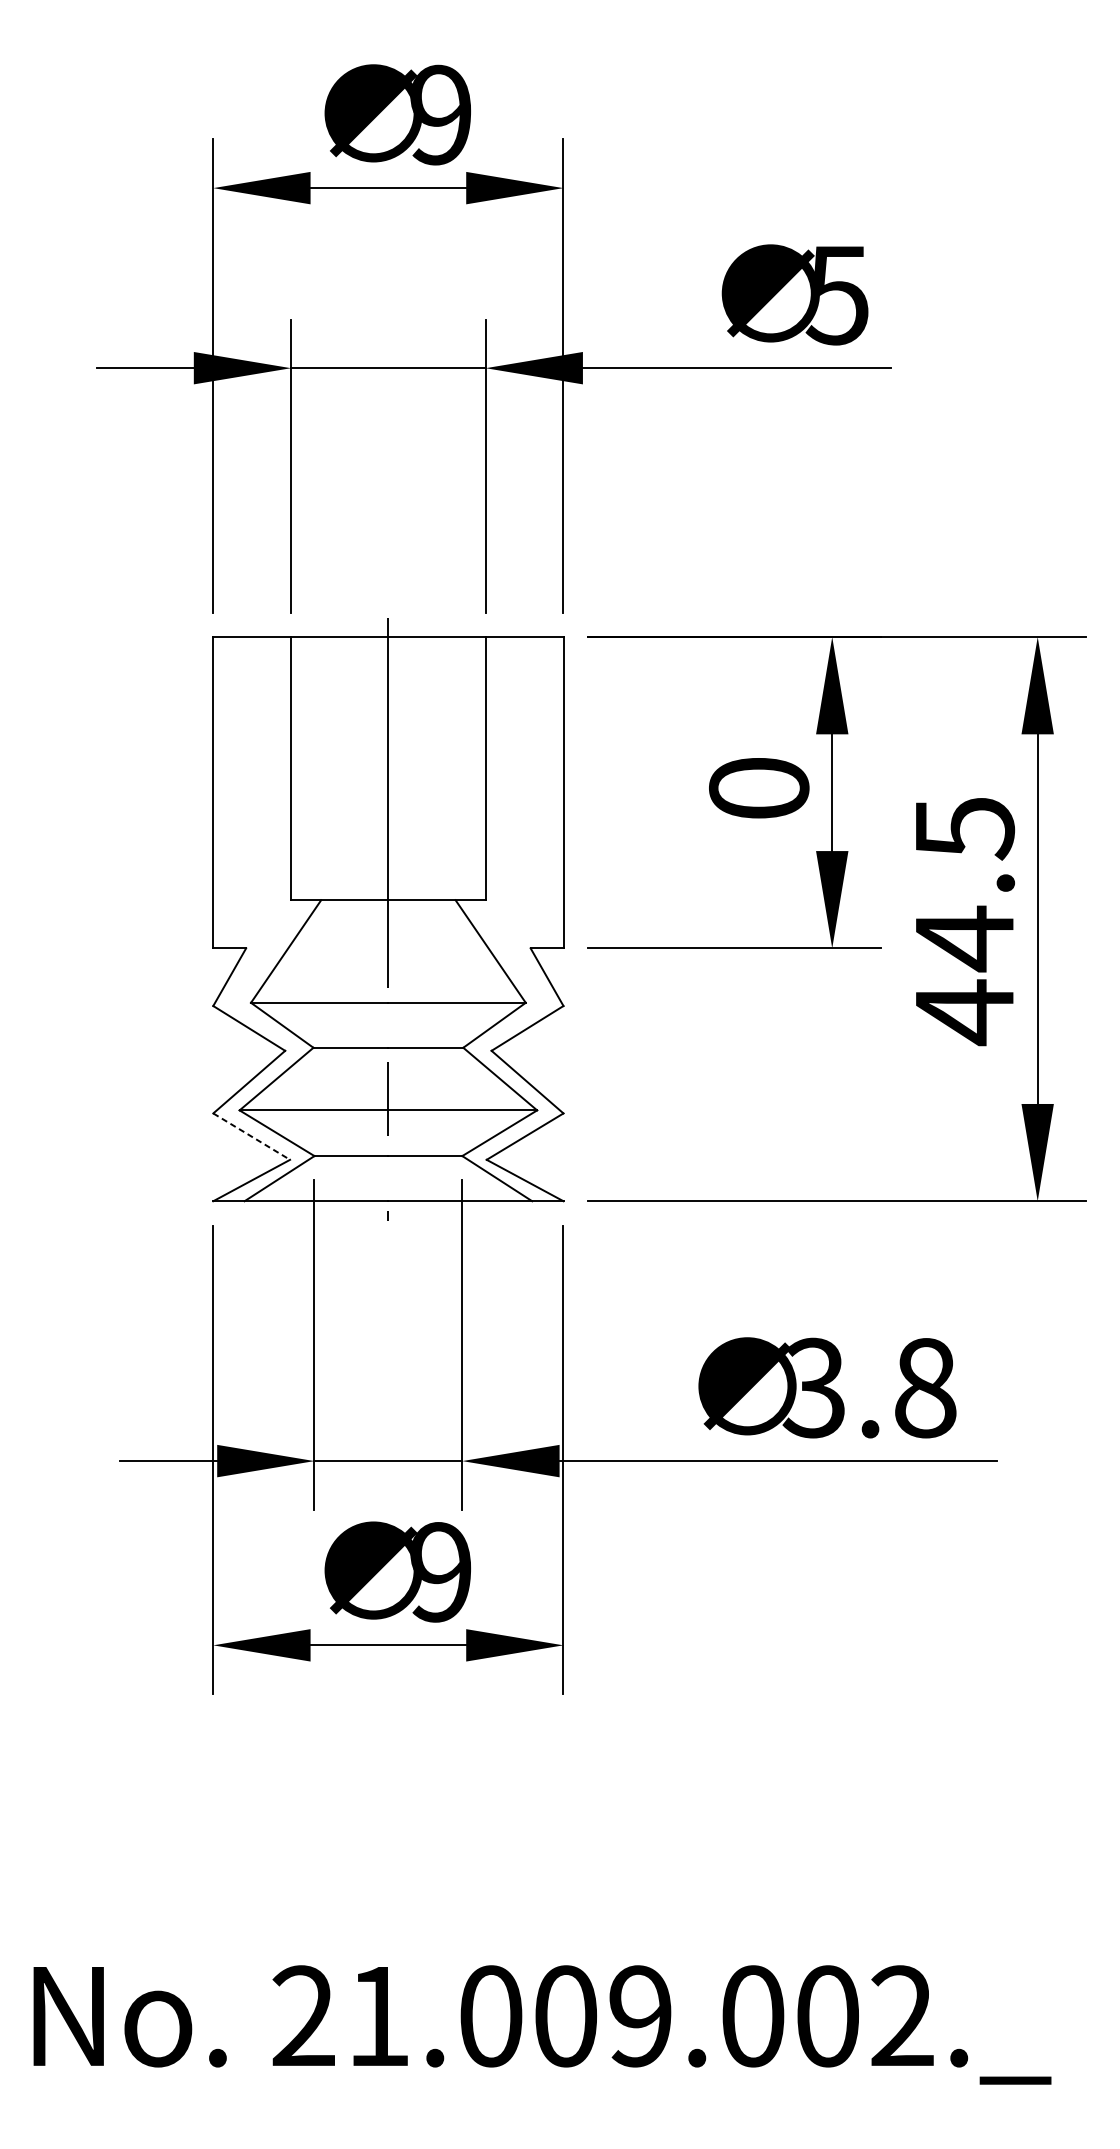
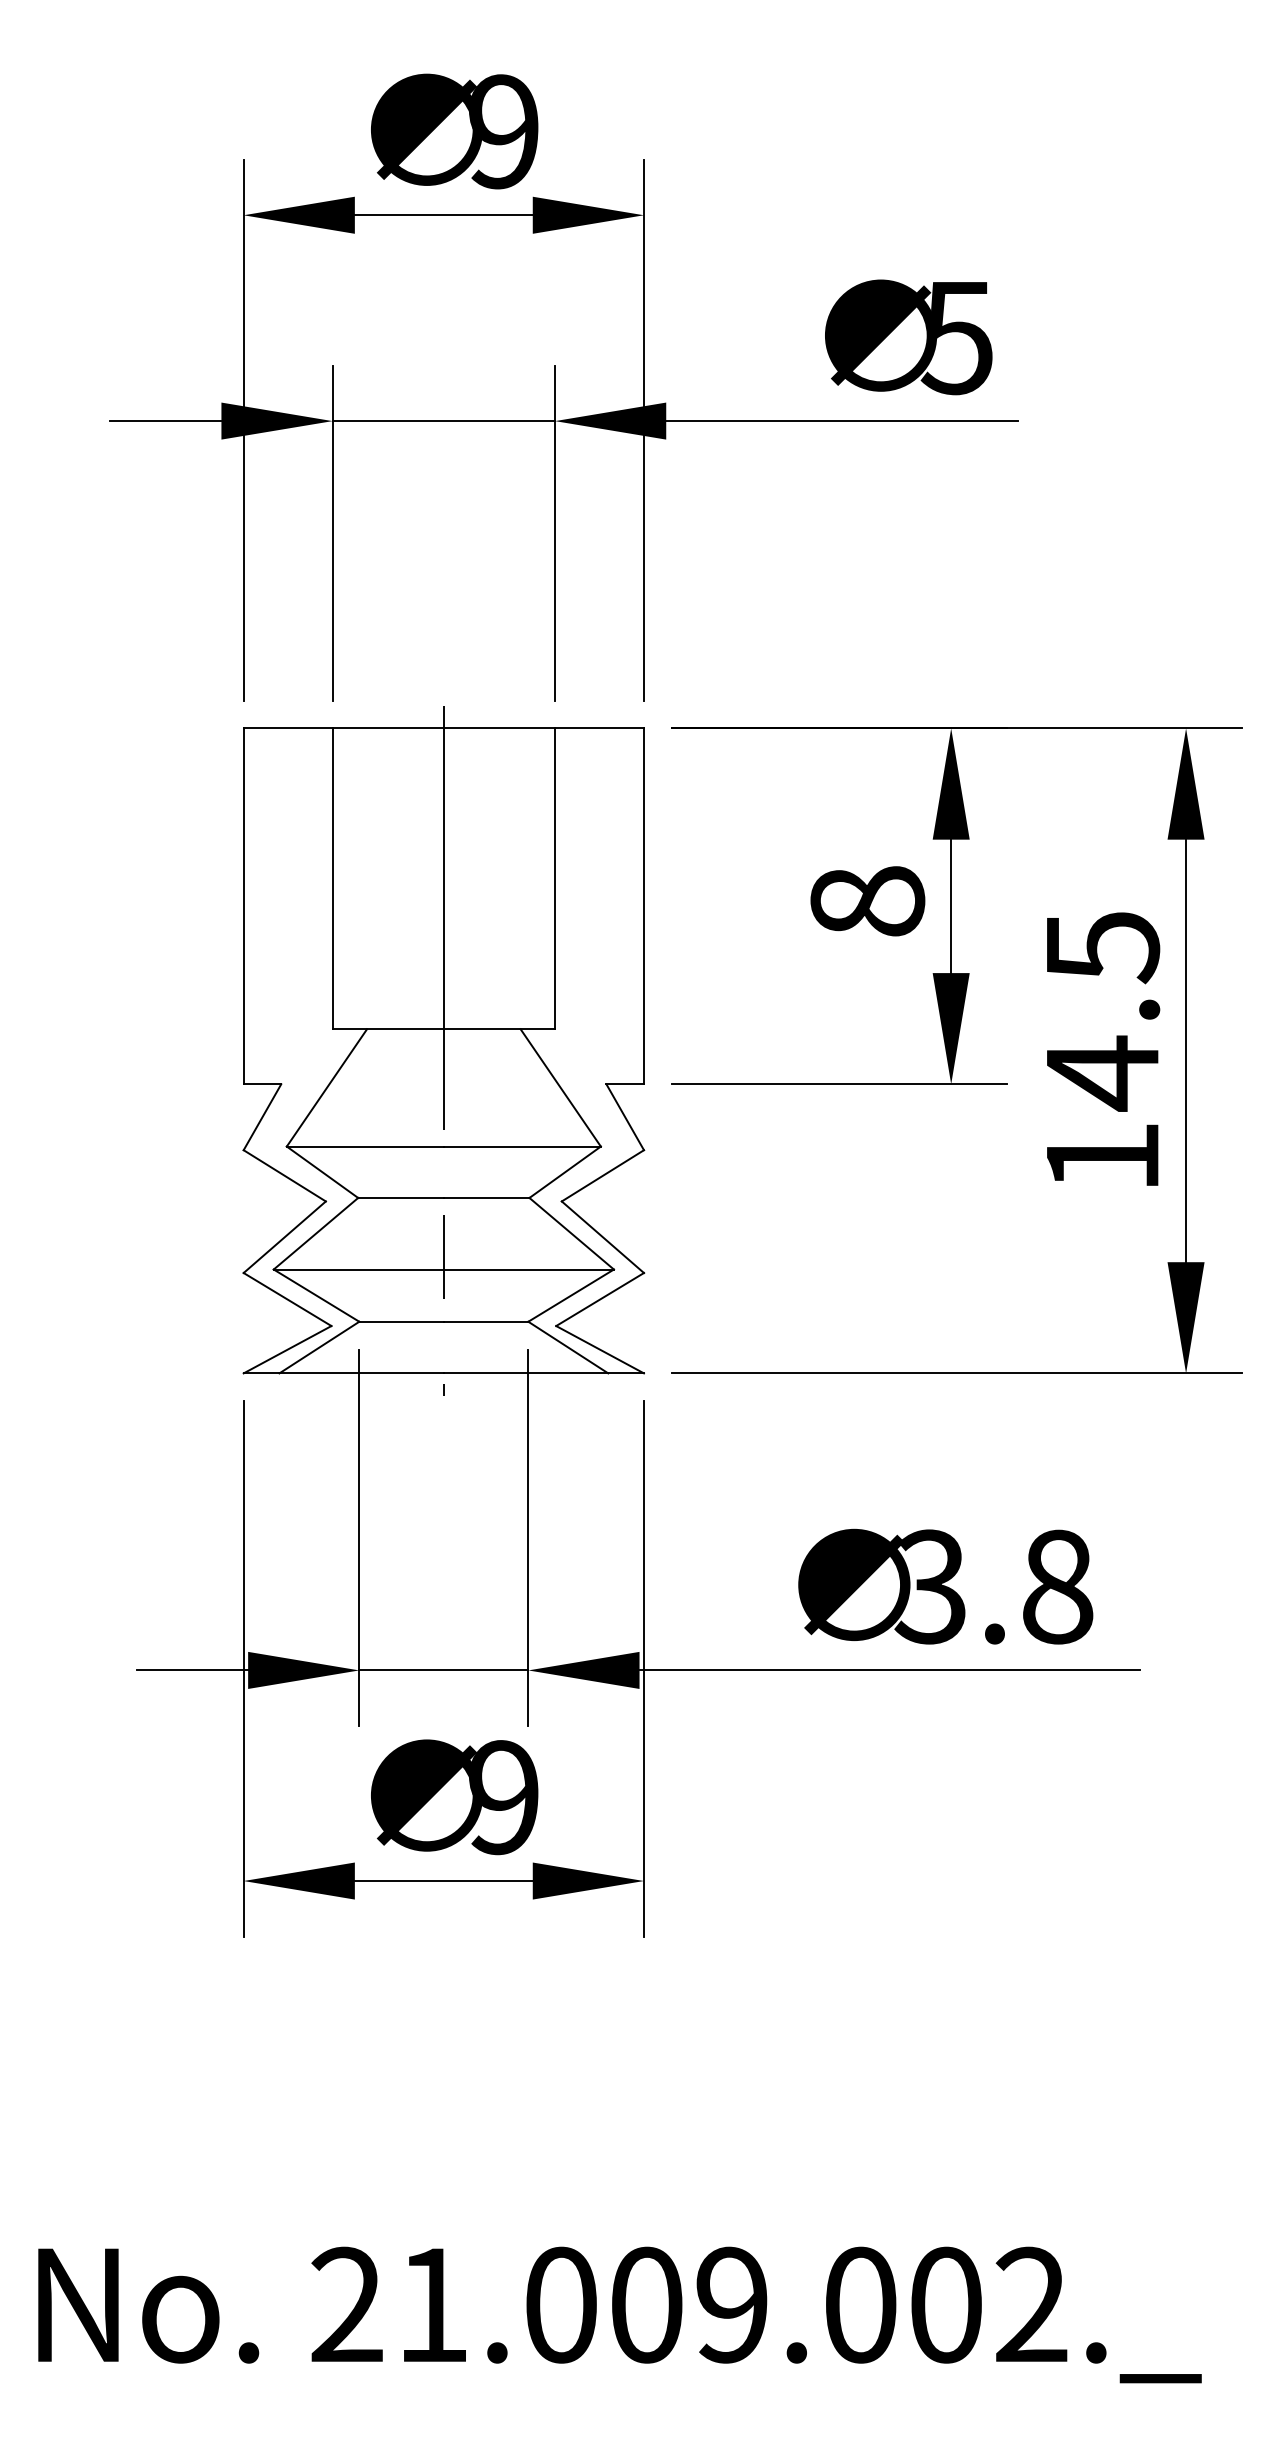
text: (759, 788) -> (867, 901), 0 -> 8
text: (964, 1012) -> (1102, 1157), 44.5 -> 14.5
line: (252, 1136) -> (288, 1299), dashed -> solid

